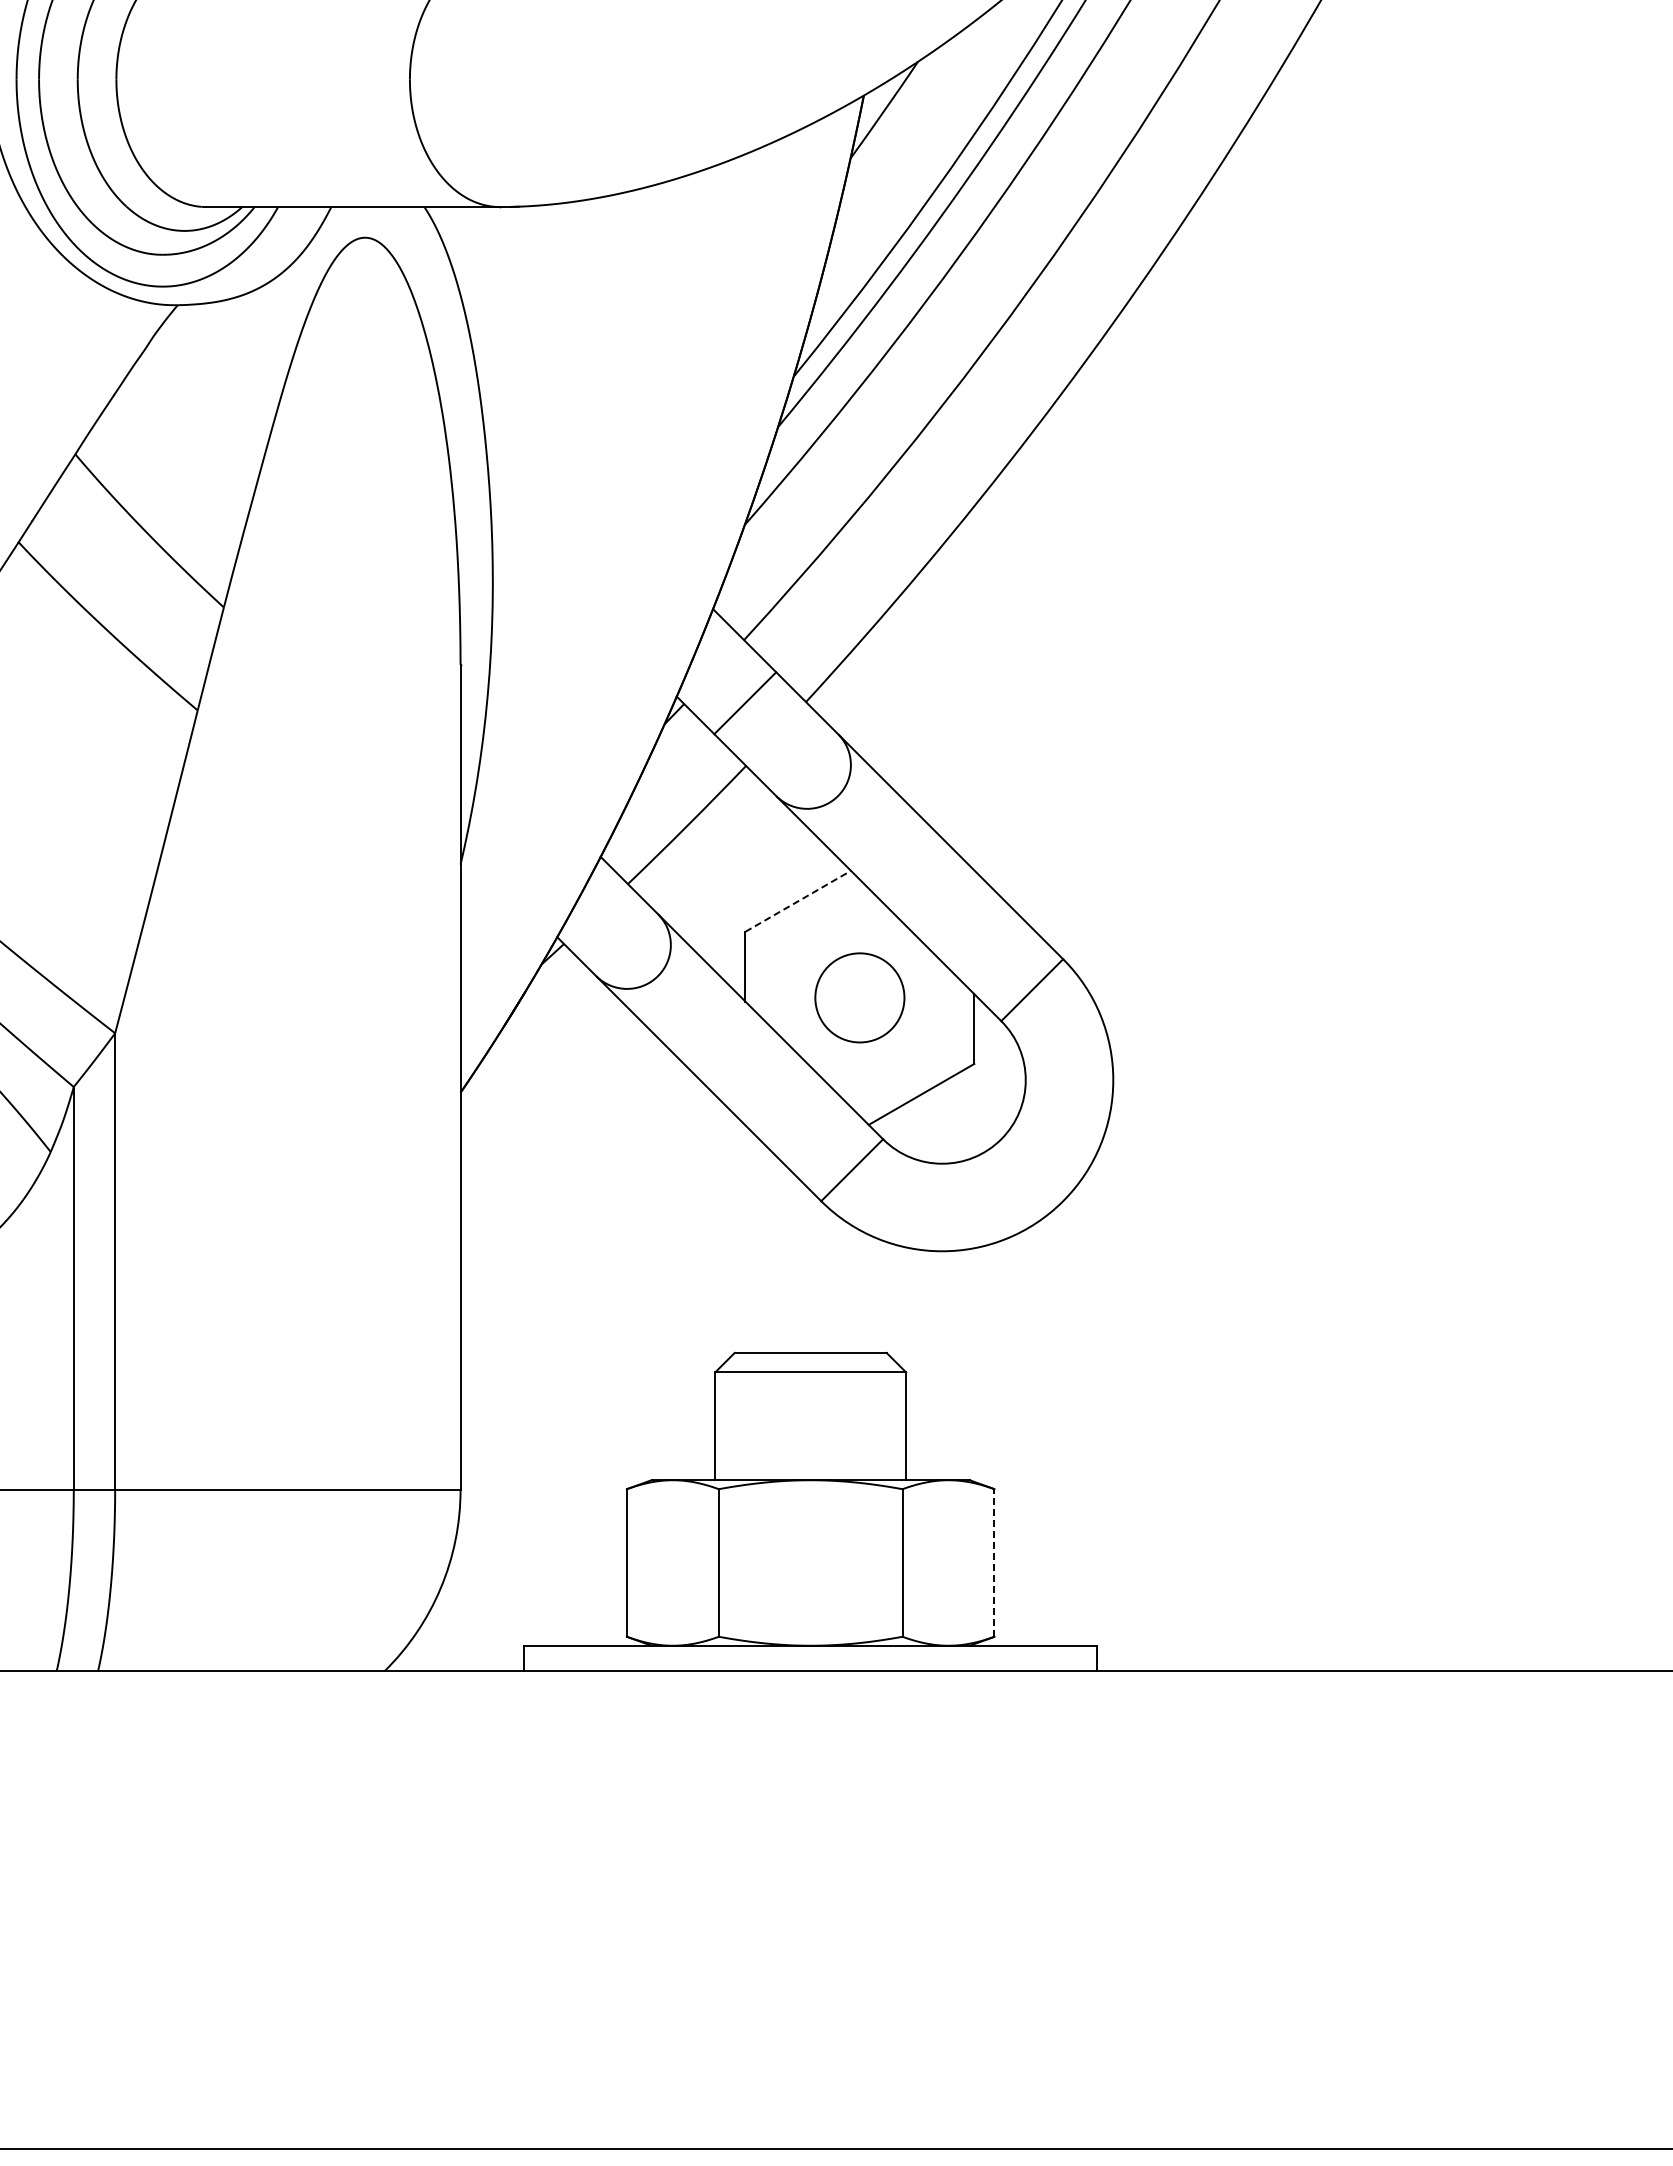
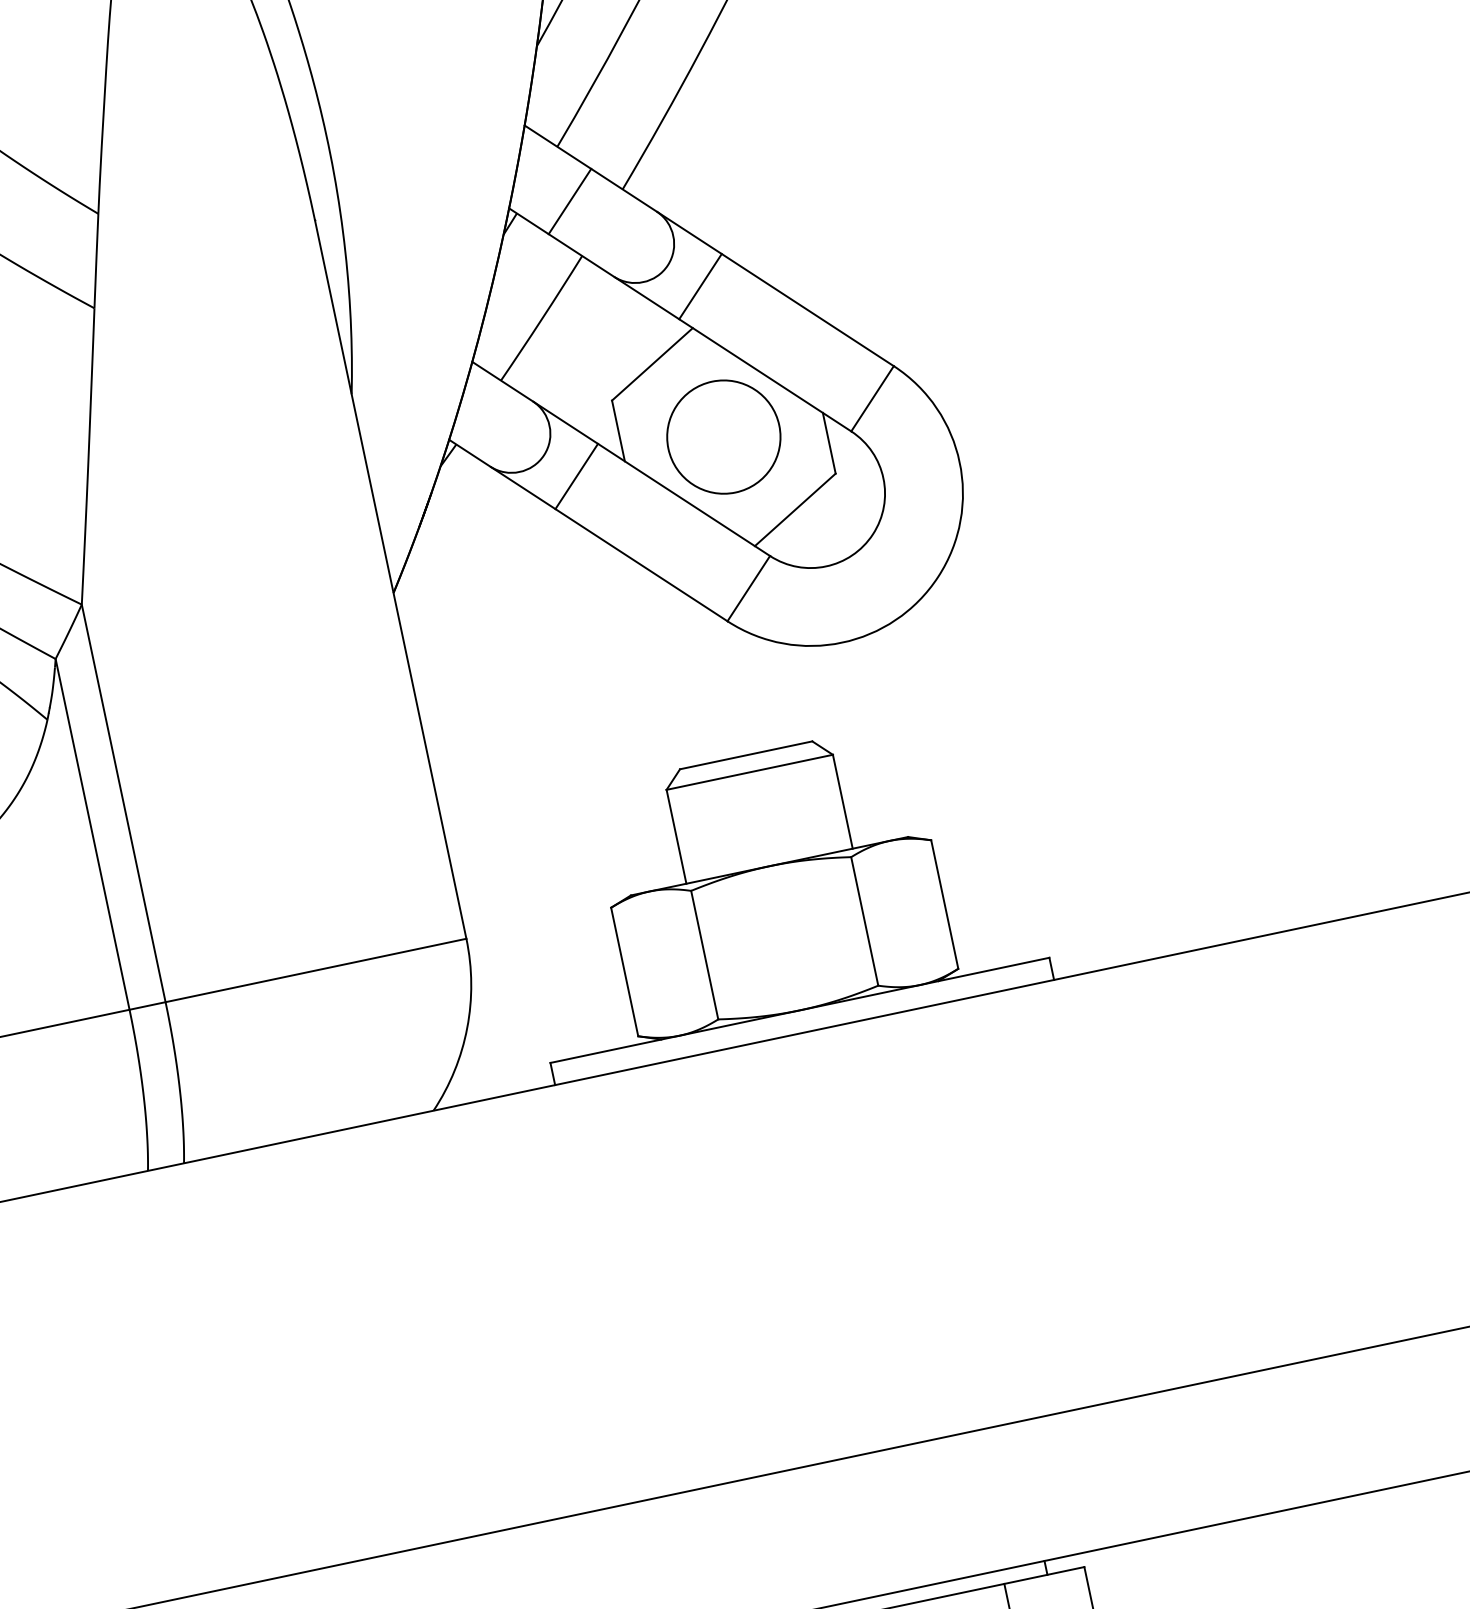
line: (869, 826) -> (700, 286), added
line: (798, 901) -> (652, 364), dashed -> solid
circle: (859, 997) -> (723, 436), size x1.43
line: (688, 1007) -> (576, 476), added
line: (994, 1562) -> (944, 904), dashed -> solid

